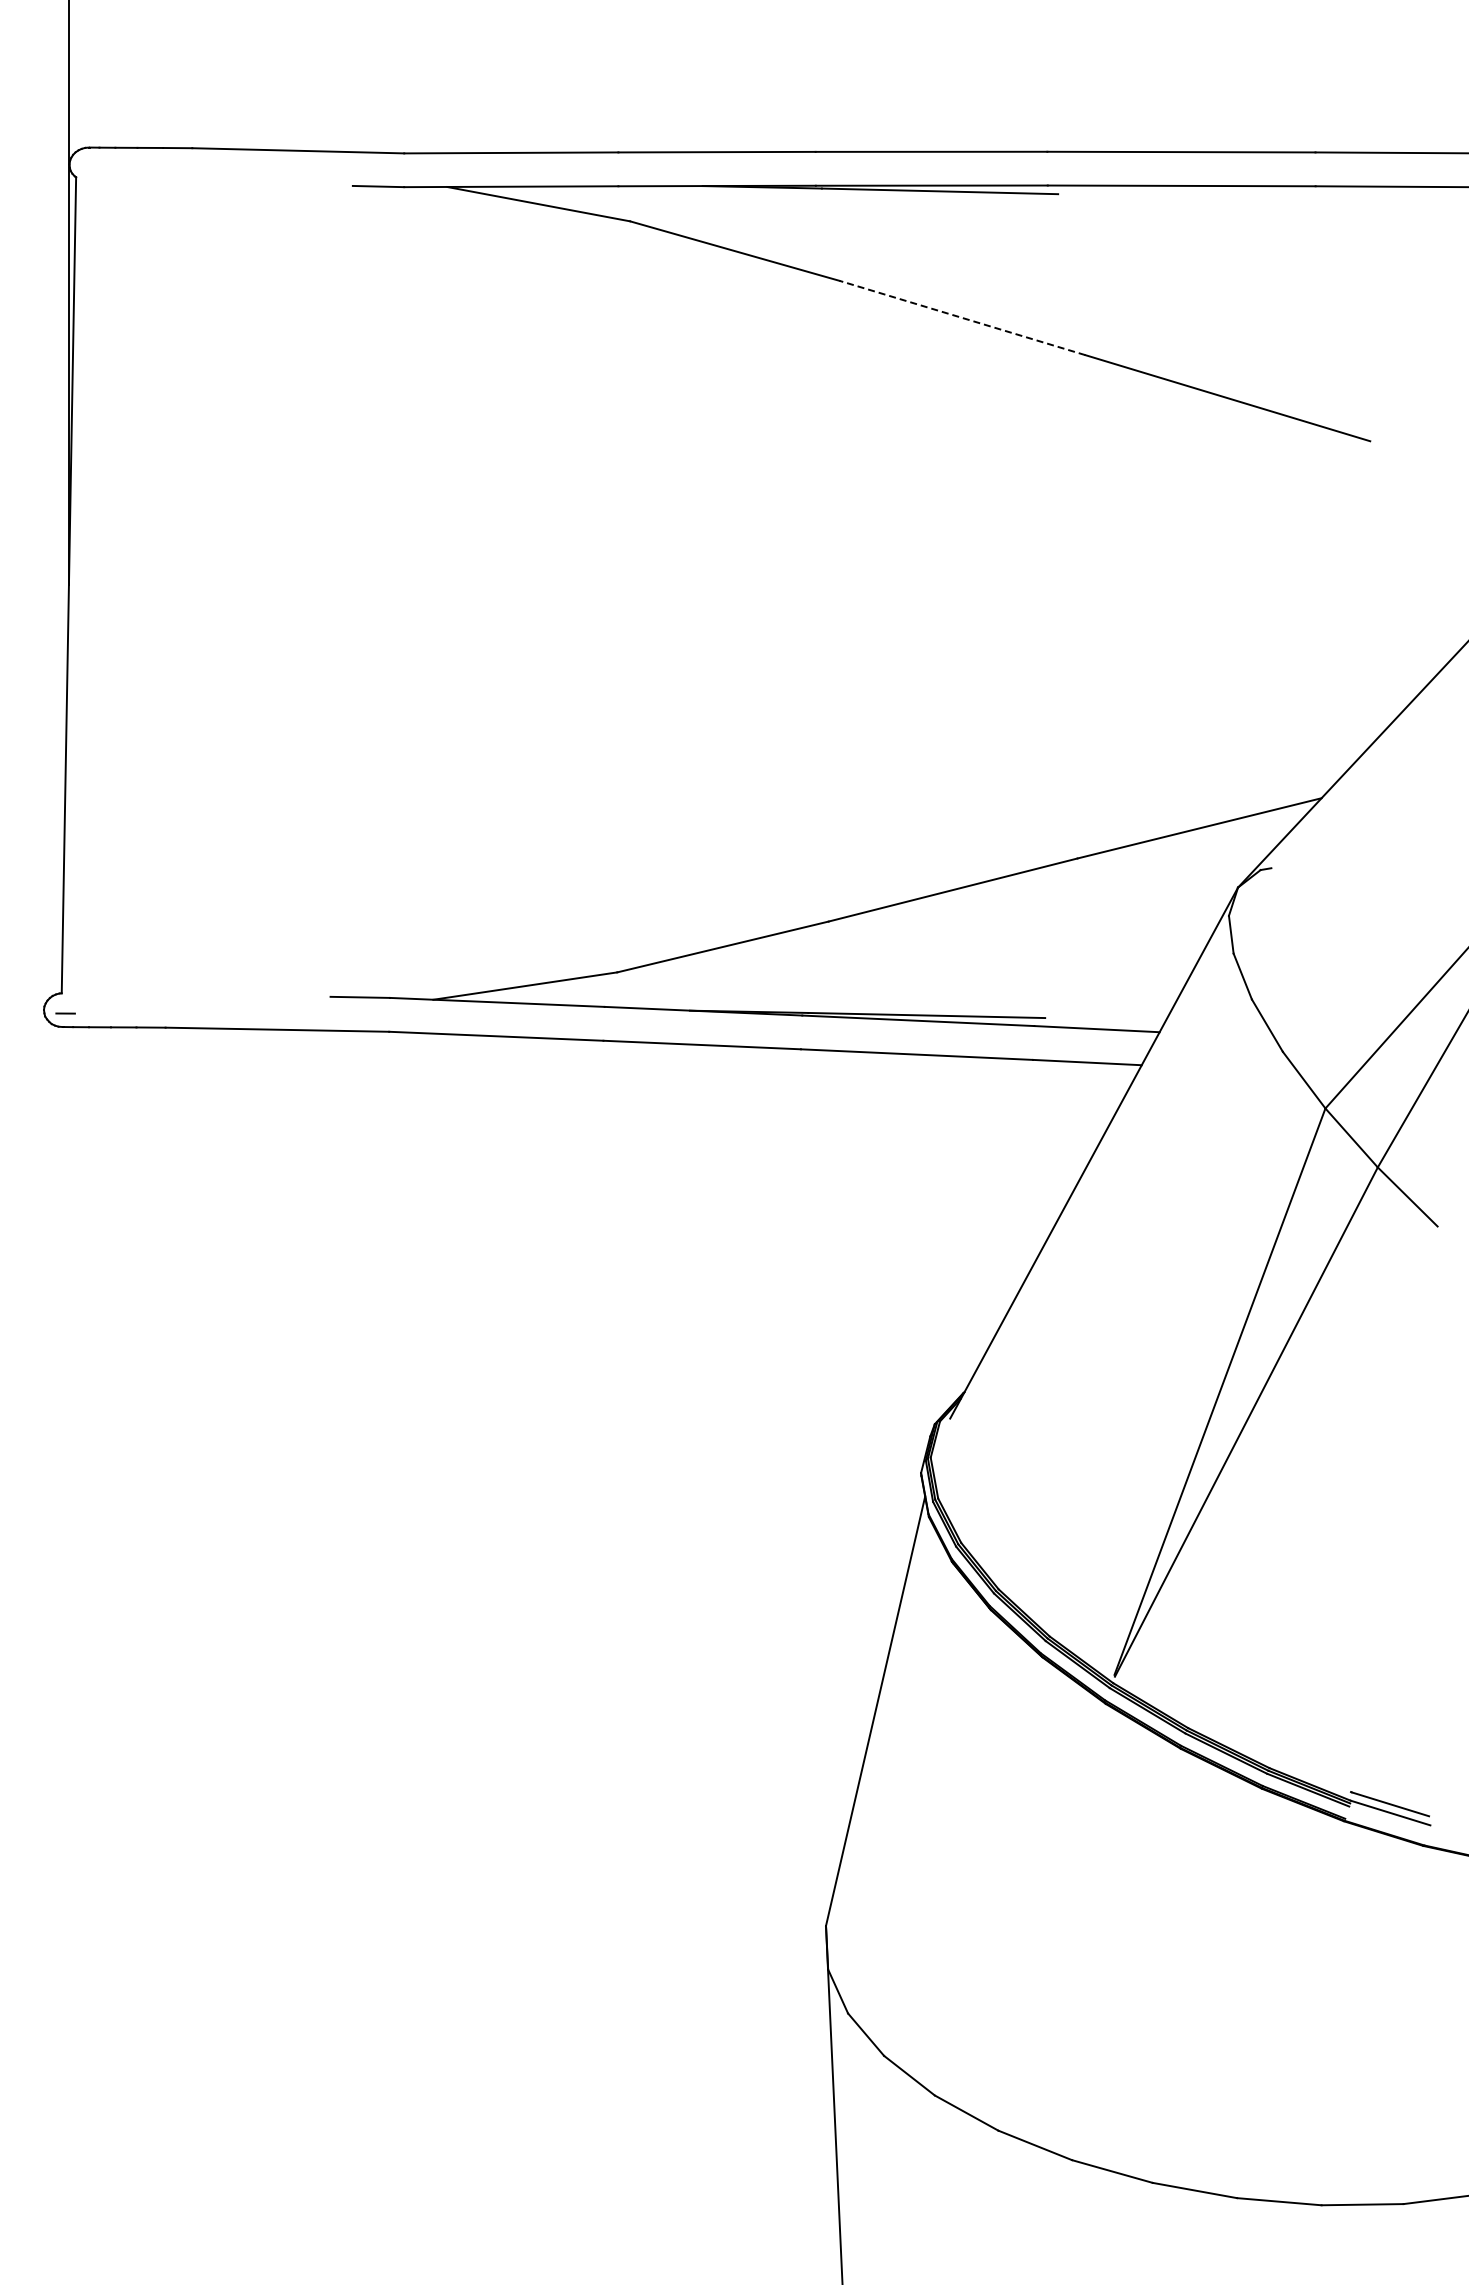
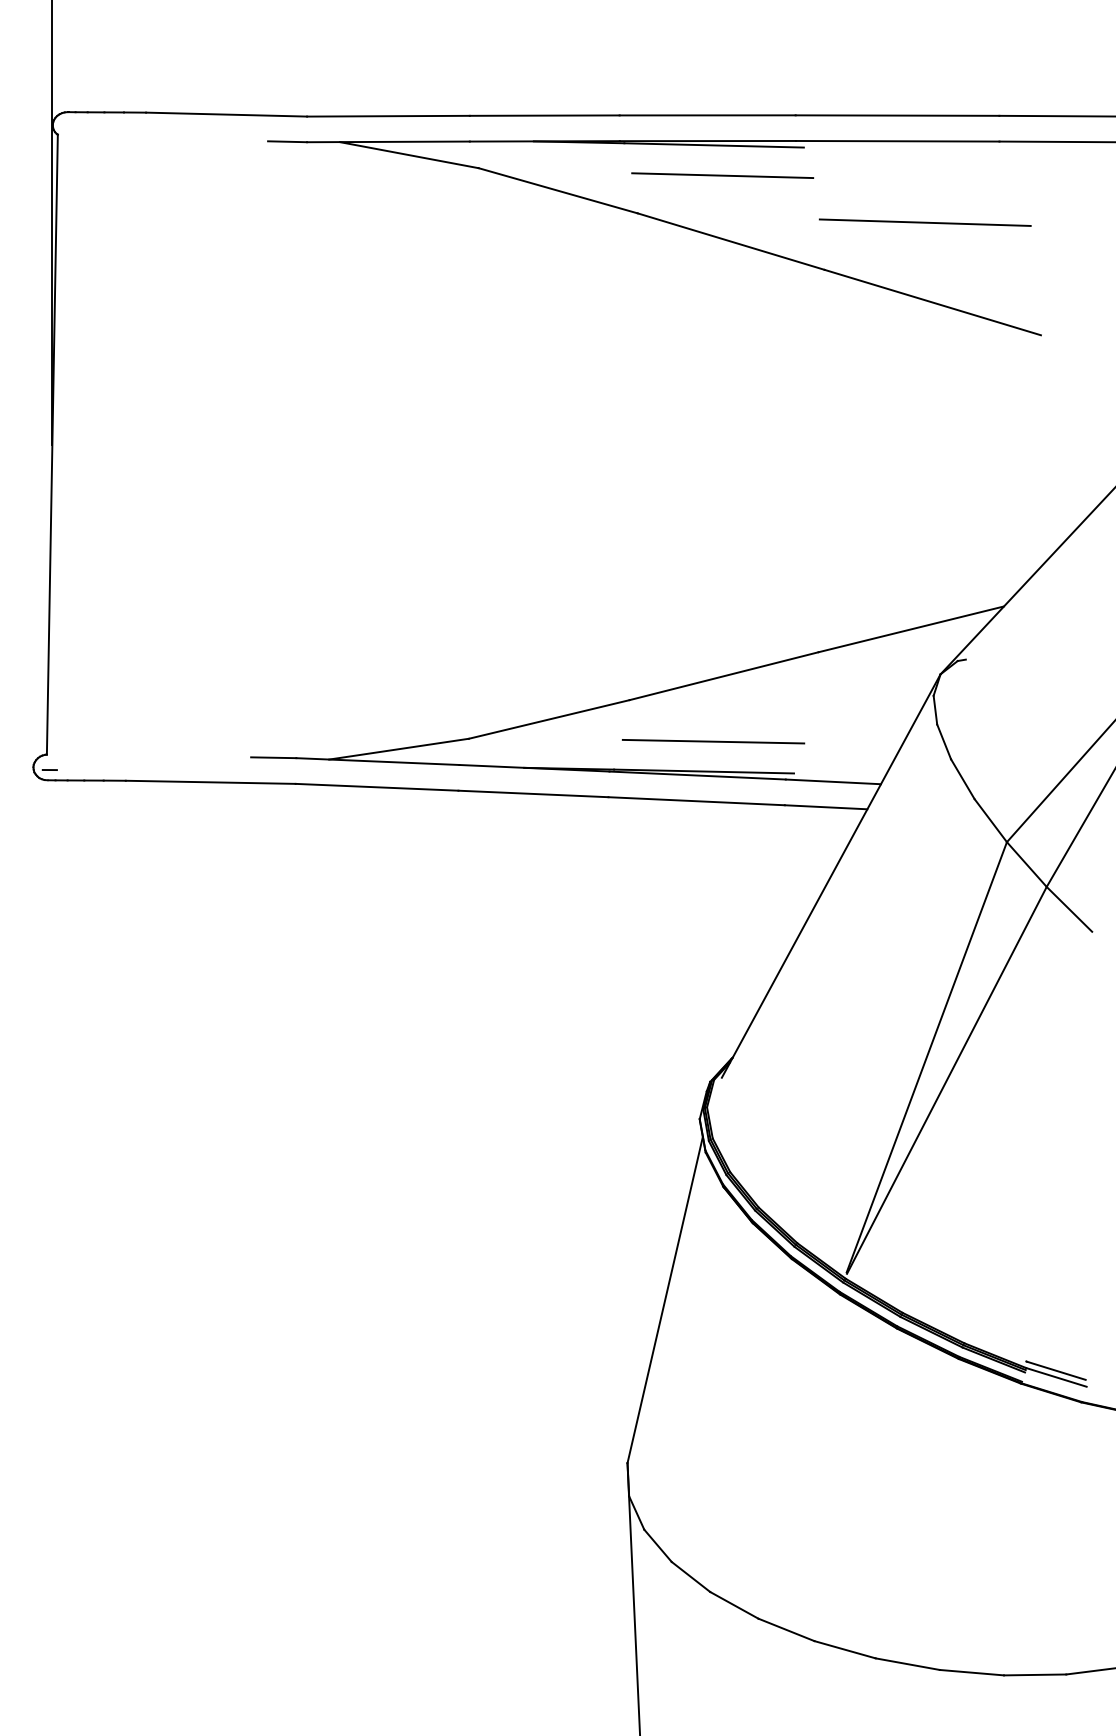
line: (951, 231) -> (722, 175), added
line: (1217, 292) -> (924, 222), added
line: (961, 317) -> (730, 241), dashed -> solid
line: (939, 976) -> (713, 741), added

